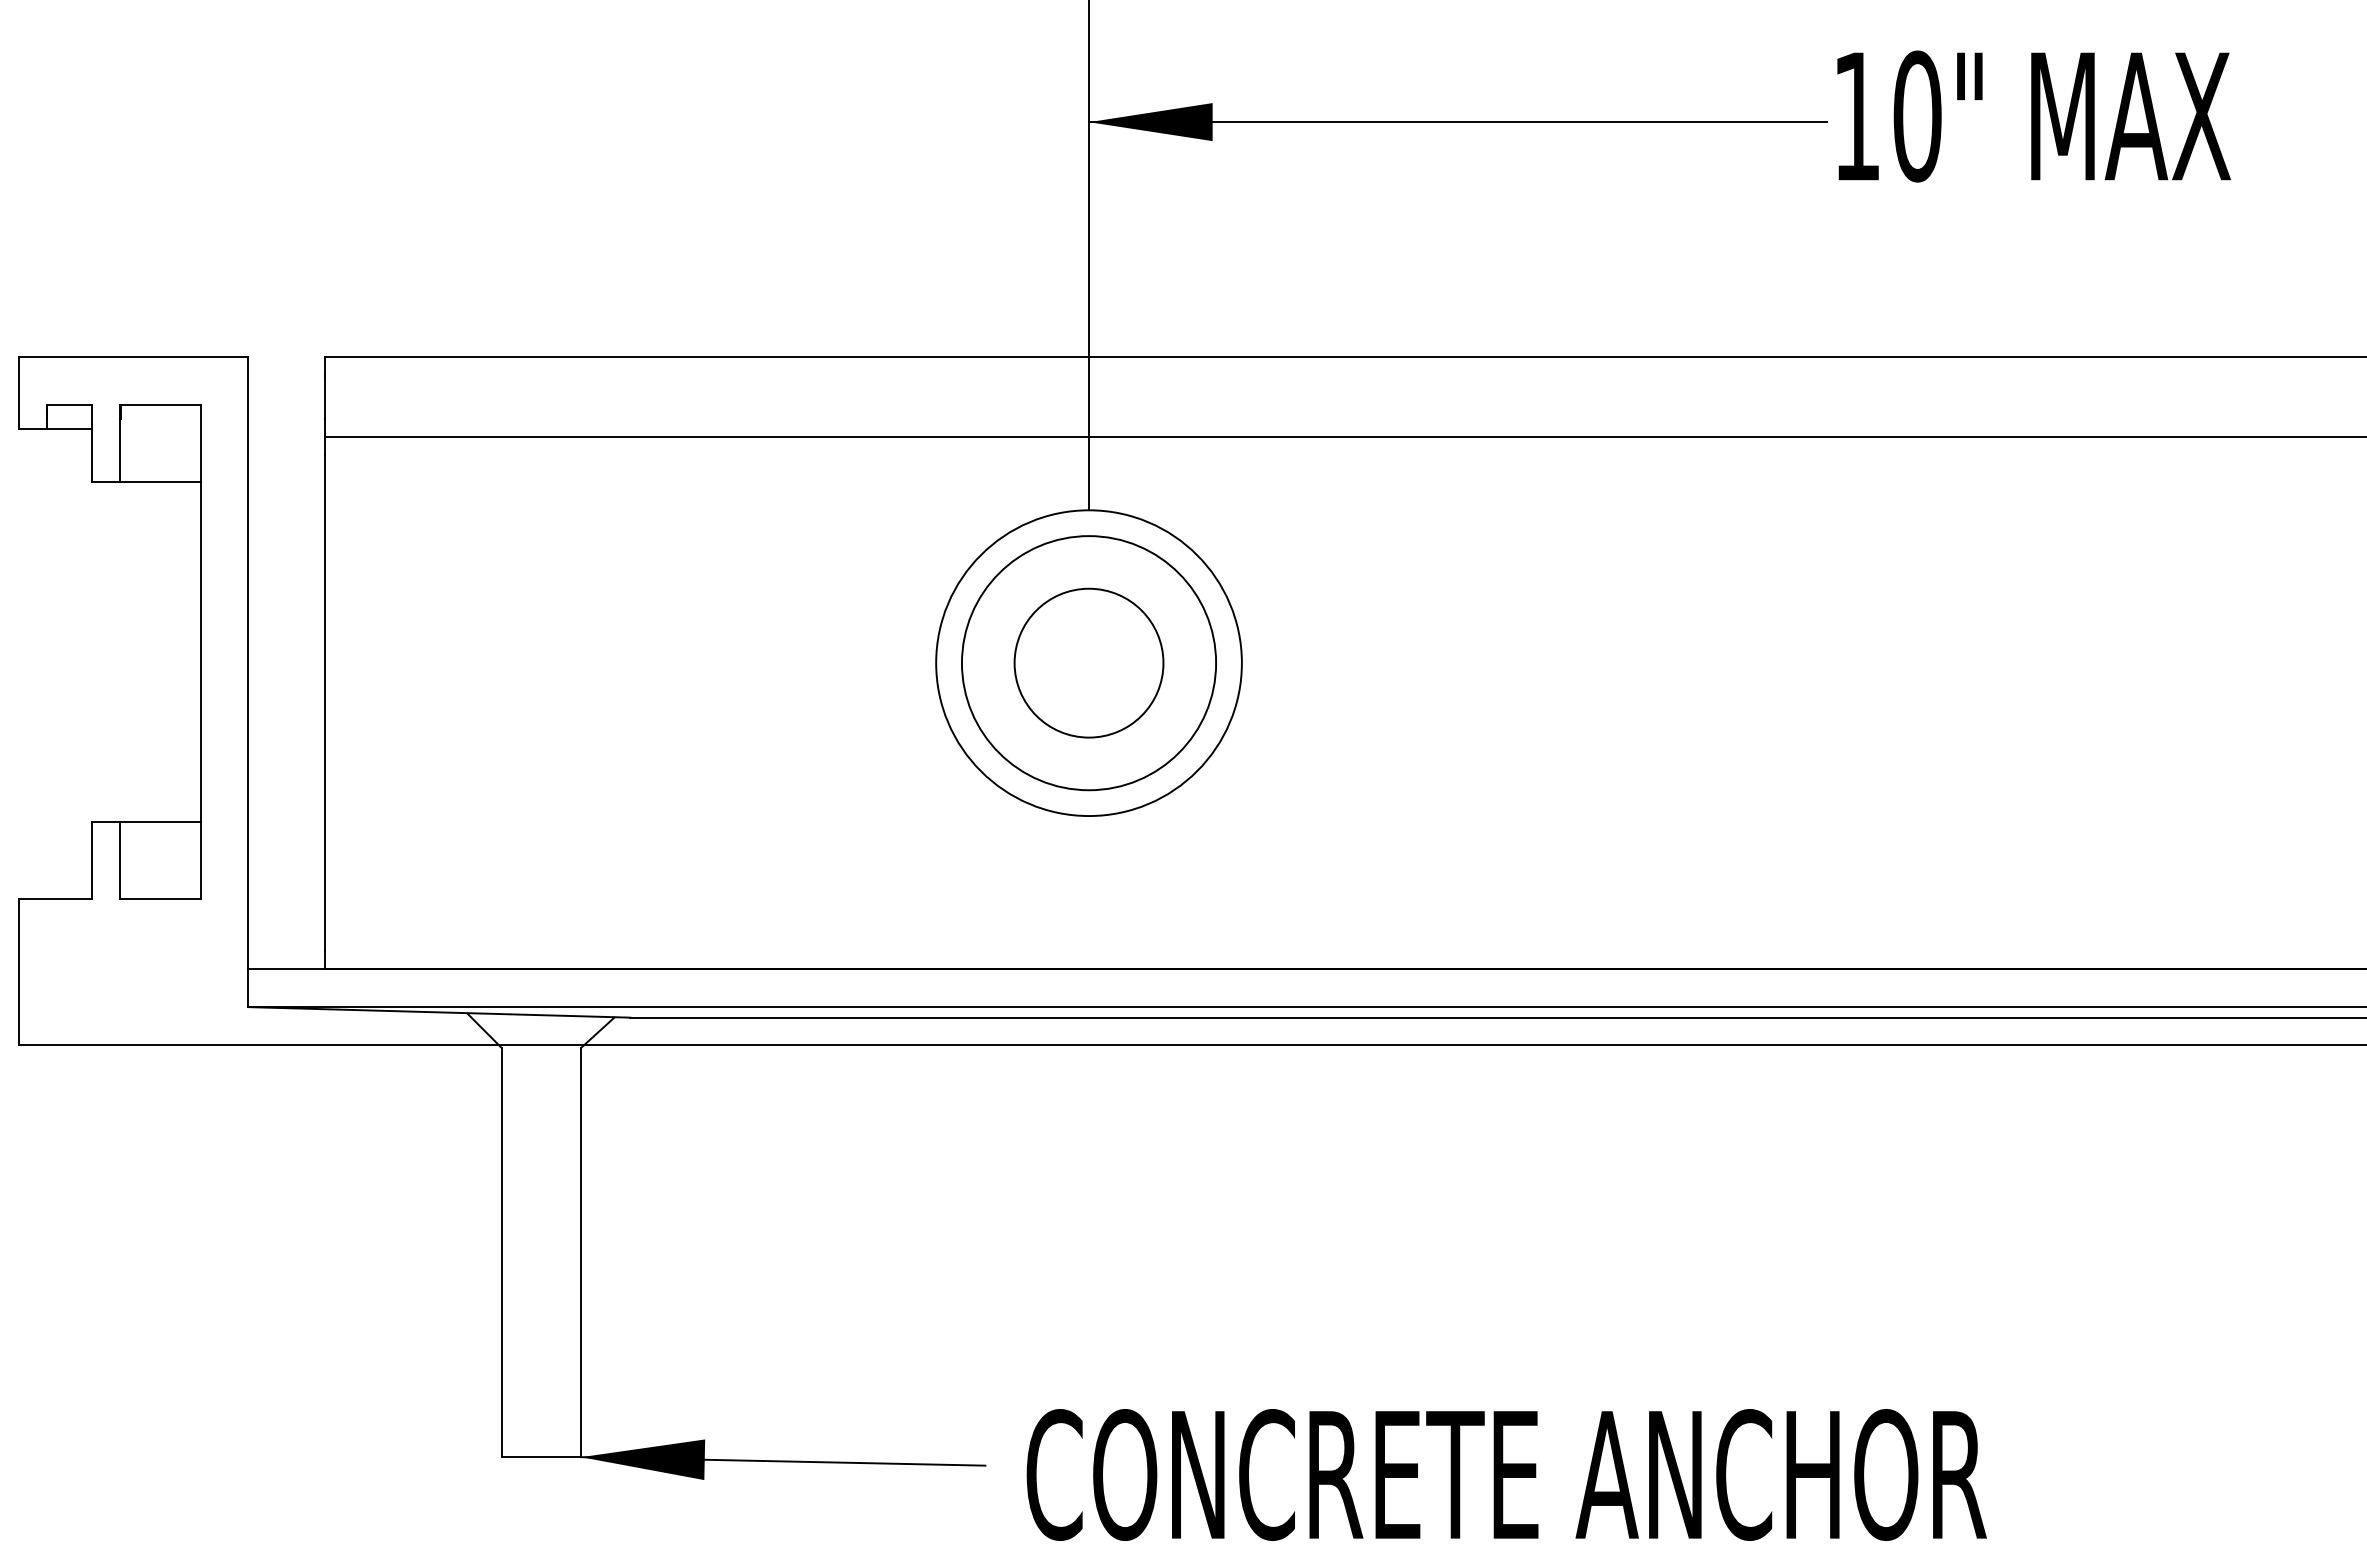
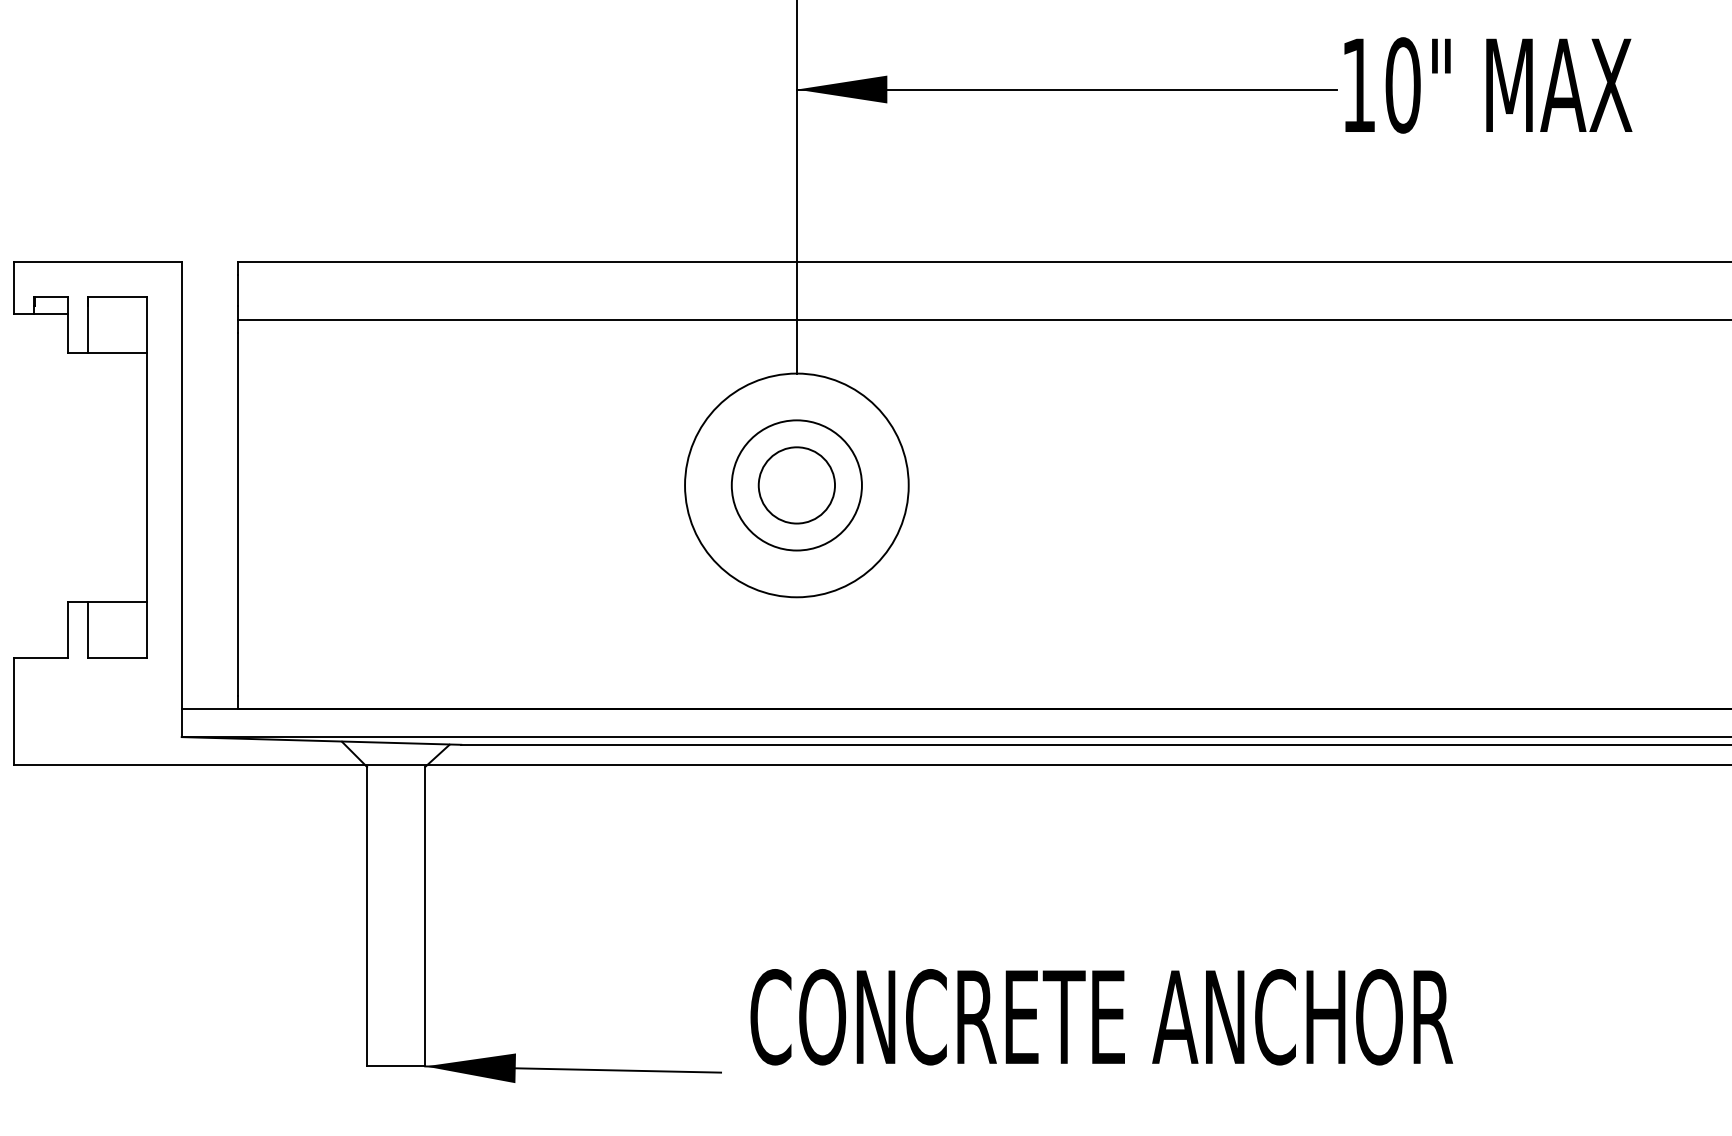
circle: (1088, 662) -> (796, 484), size x0.7
circle: (1088, 663) -> (796, 485), size x0.7
text: (1506, 1474) -> (1101, 1016), moved

